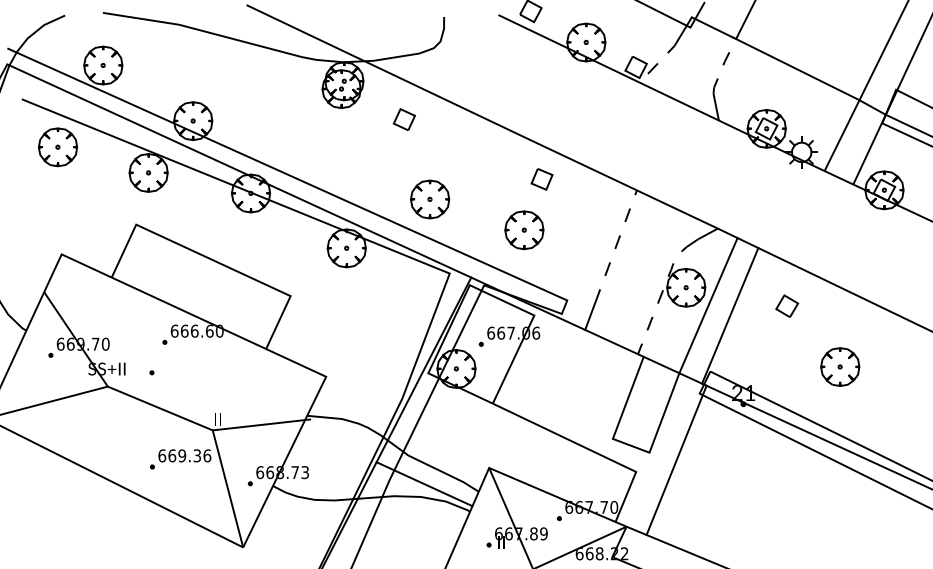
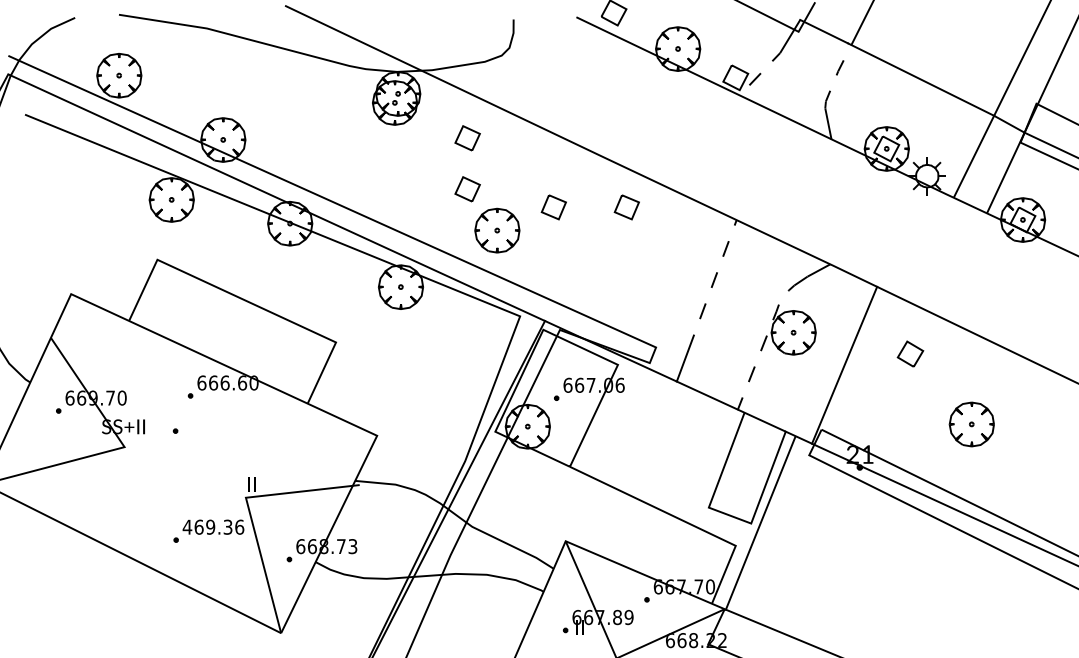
part: (57, 147) -> (66, 170), removed
part: (404, 163) -> (467, 189), added
part: (478, 179) -> (553, 207), added
part: (524, 230) -> (606, 266), removed
line: (708, 305) -> (819, 353), removed
line: (159, 408) -> (184, 472), removed
text: (162, 455) -> (187, 526), 669.36 -> 469.36
line: (676, 460) -> (760, 523), moved
line: (424, 483) -> (490, 559), removed

